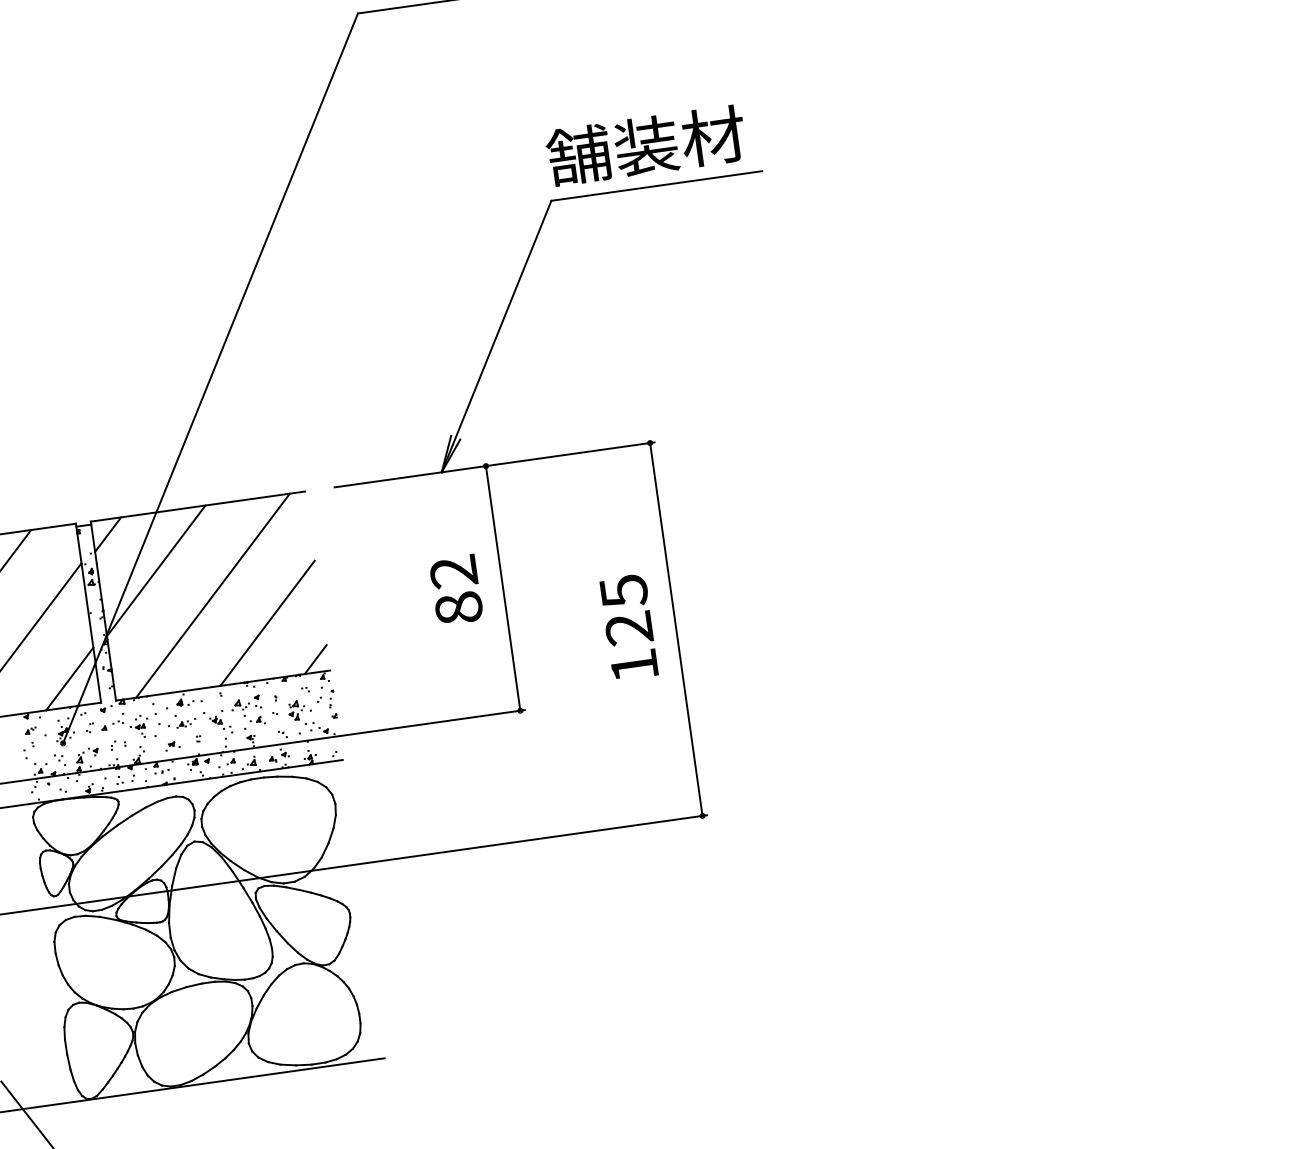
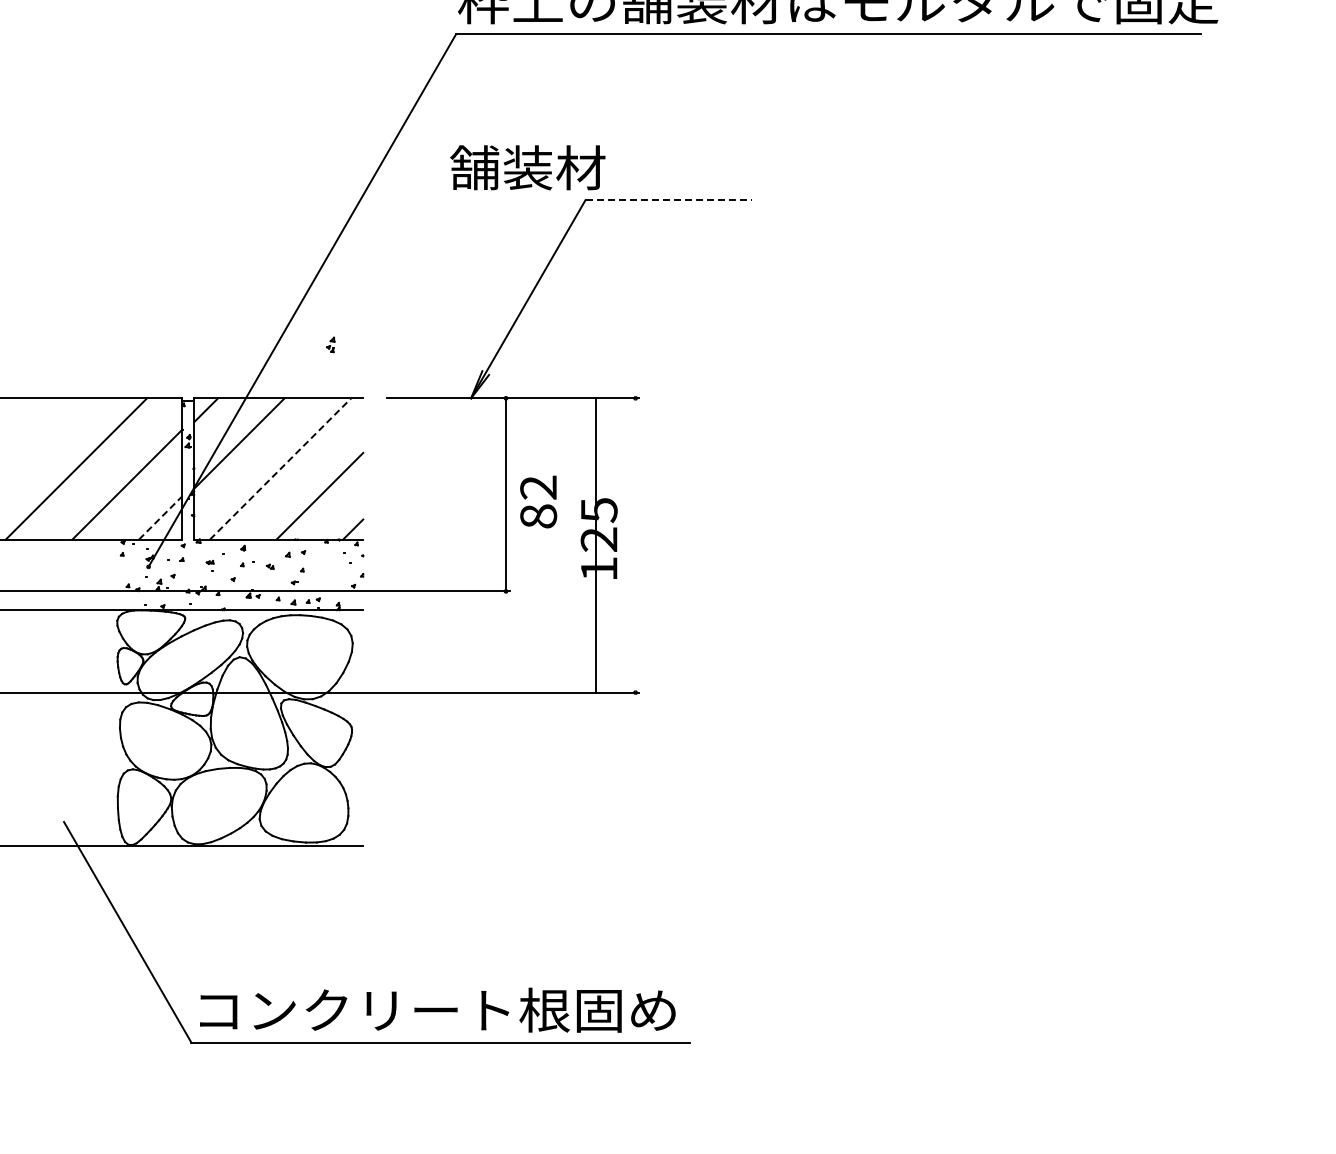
text: (645, 145) -> (527, 167), moved
line: (657, 186) -> (669, 200), solid -> dashed
text: (456, 589) -> (538, 501), moved
line: (212, 595) -> (280, 468), solid -> dashed
line: (676, 629) -> (595, 545), moved
line: (69, 678) -> (160, 517), solid -> dashed
part: (293, 710) -> (330, 344), moved

